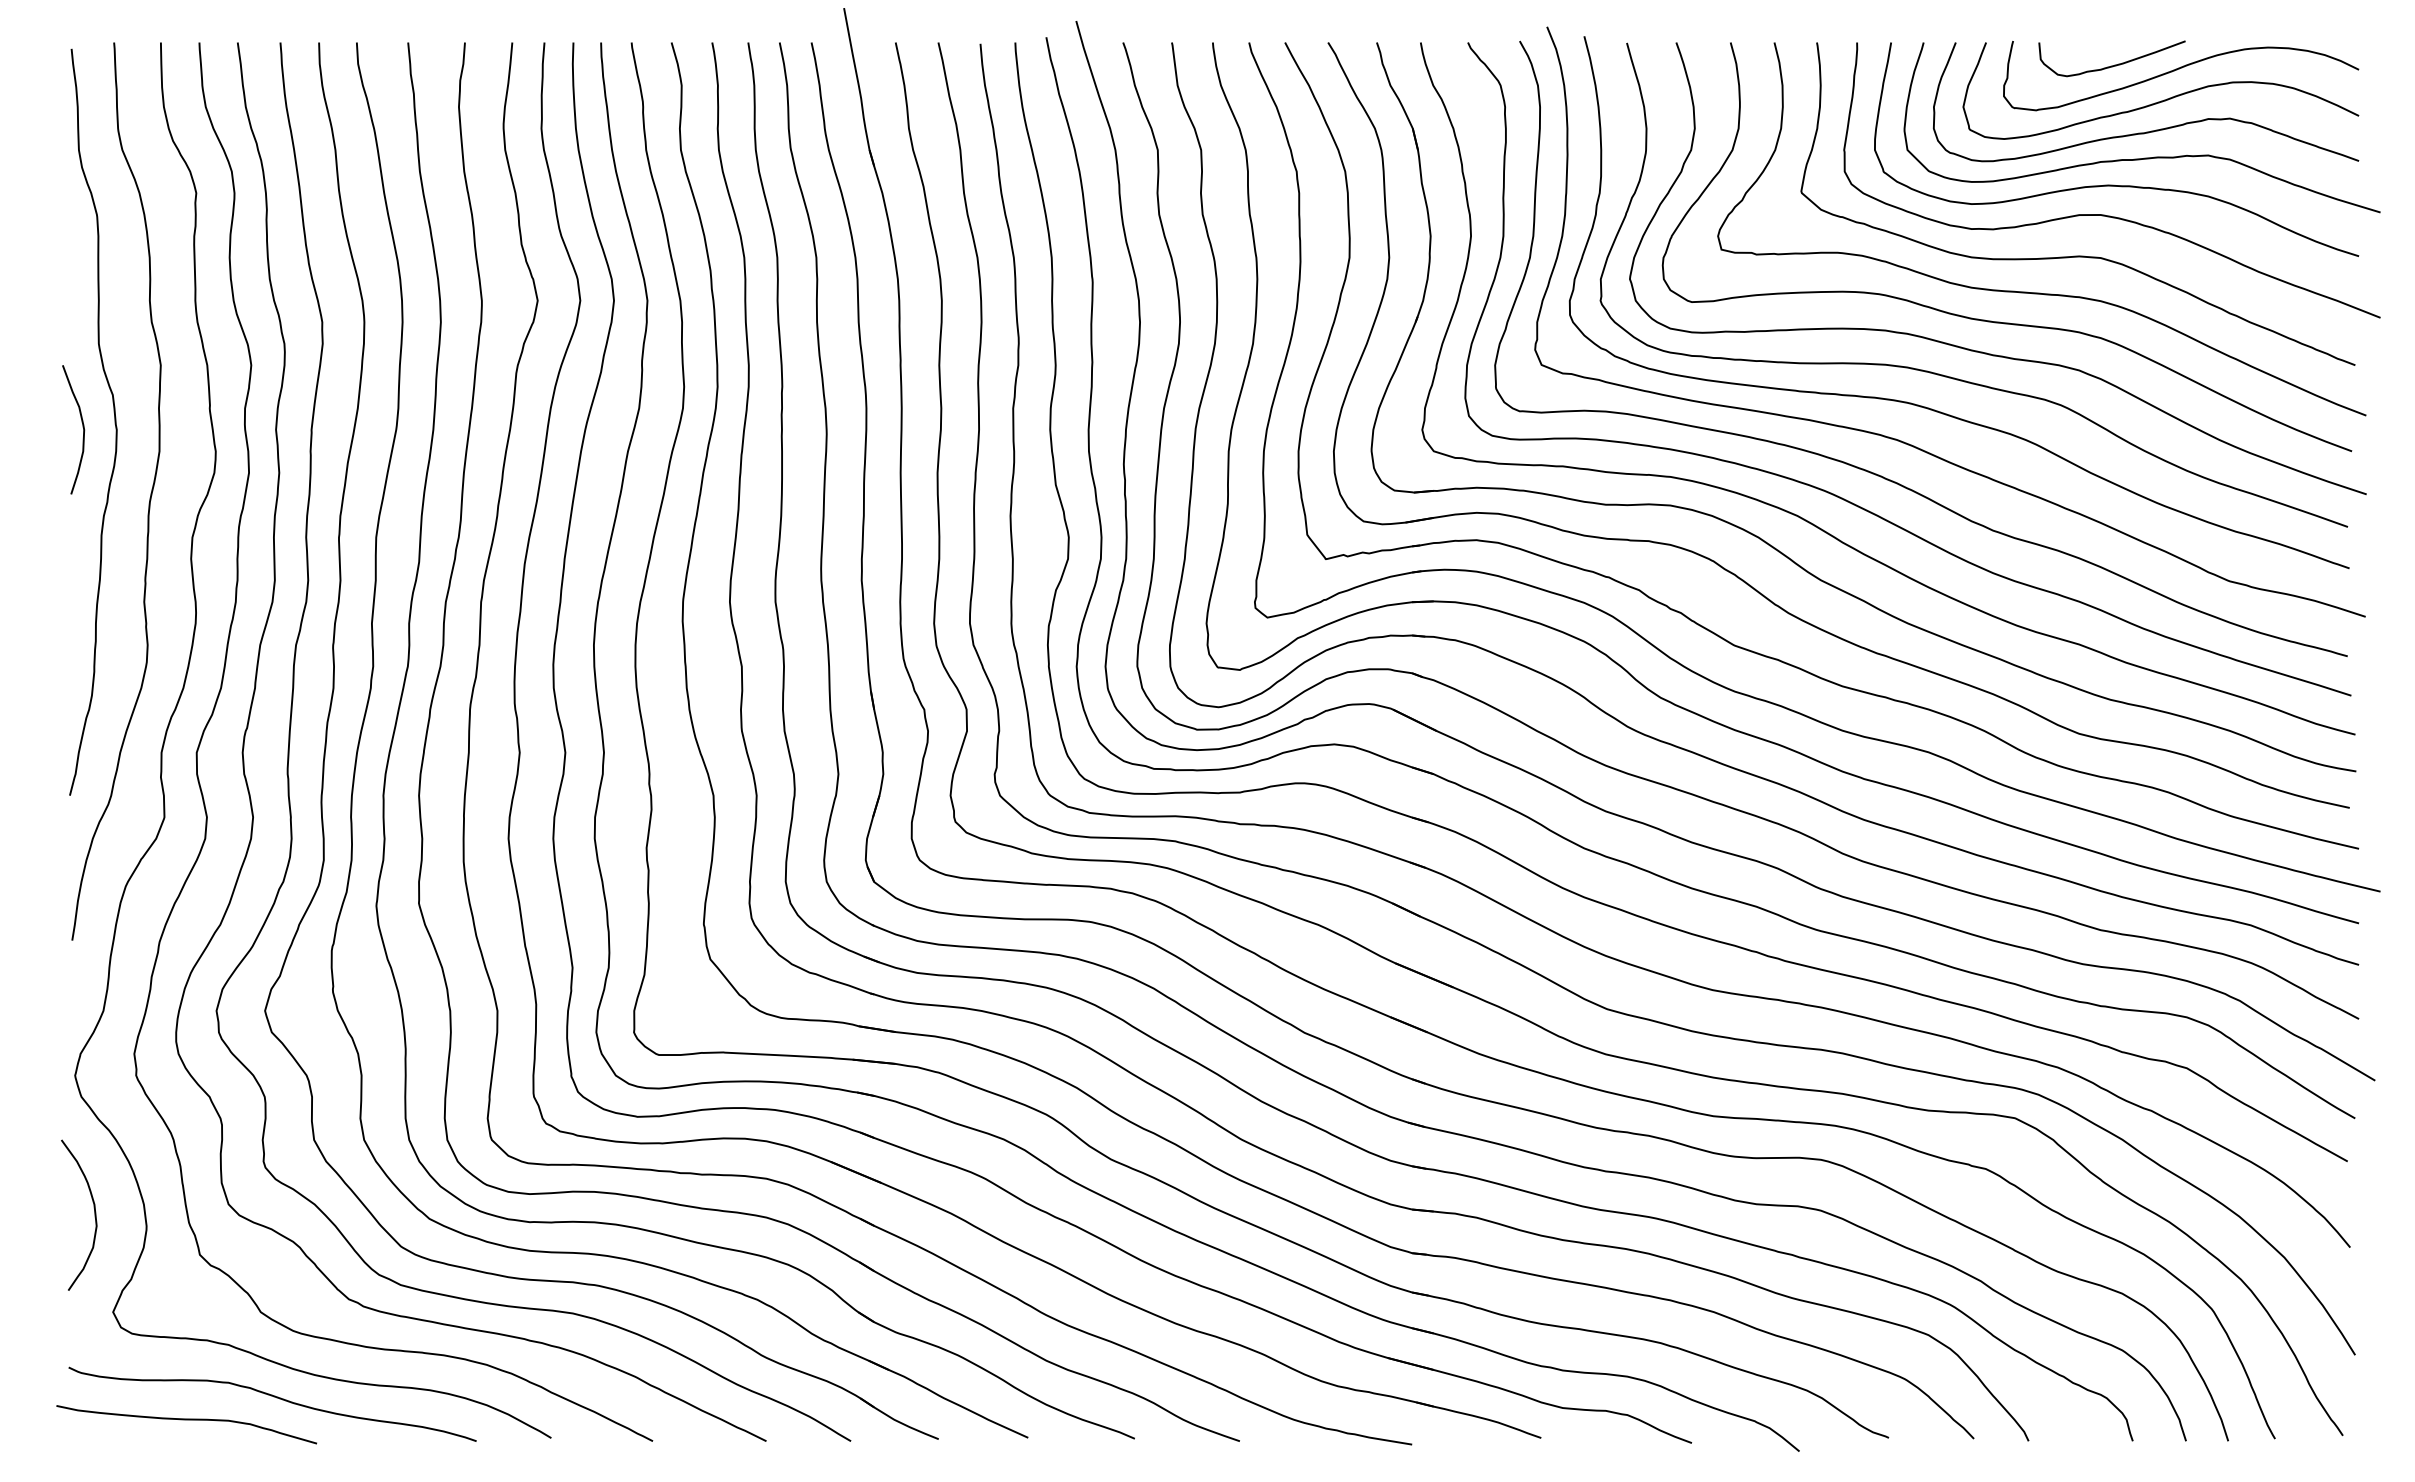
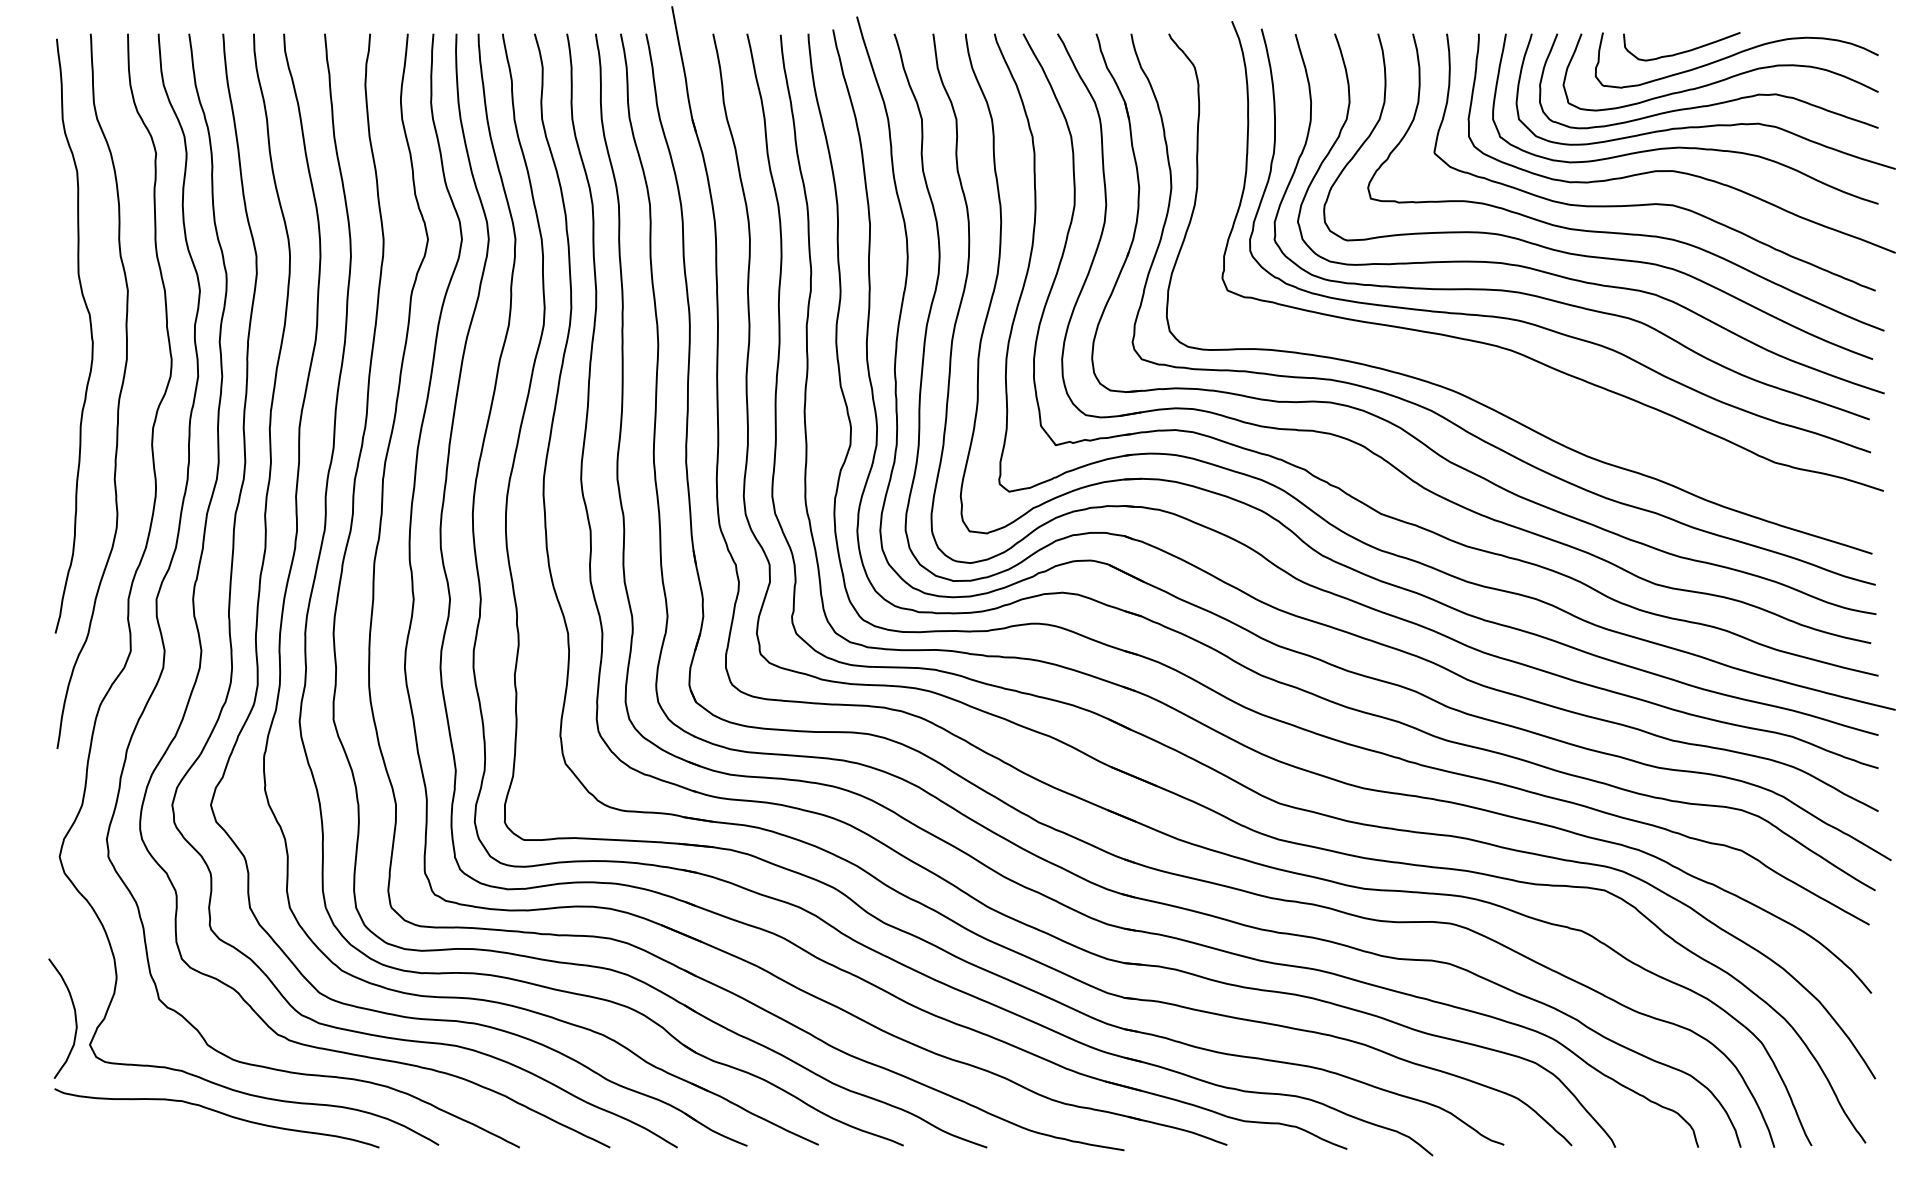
curve: (82, 427) -> (65, 340), removed
curve: (1871, 471) -> (1490, 375), removed
curve: (94, 1214) -> (75, 1018), moved
curve: (186, 1420) -> (148, 1131), removed

